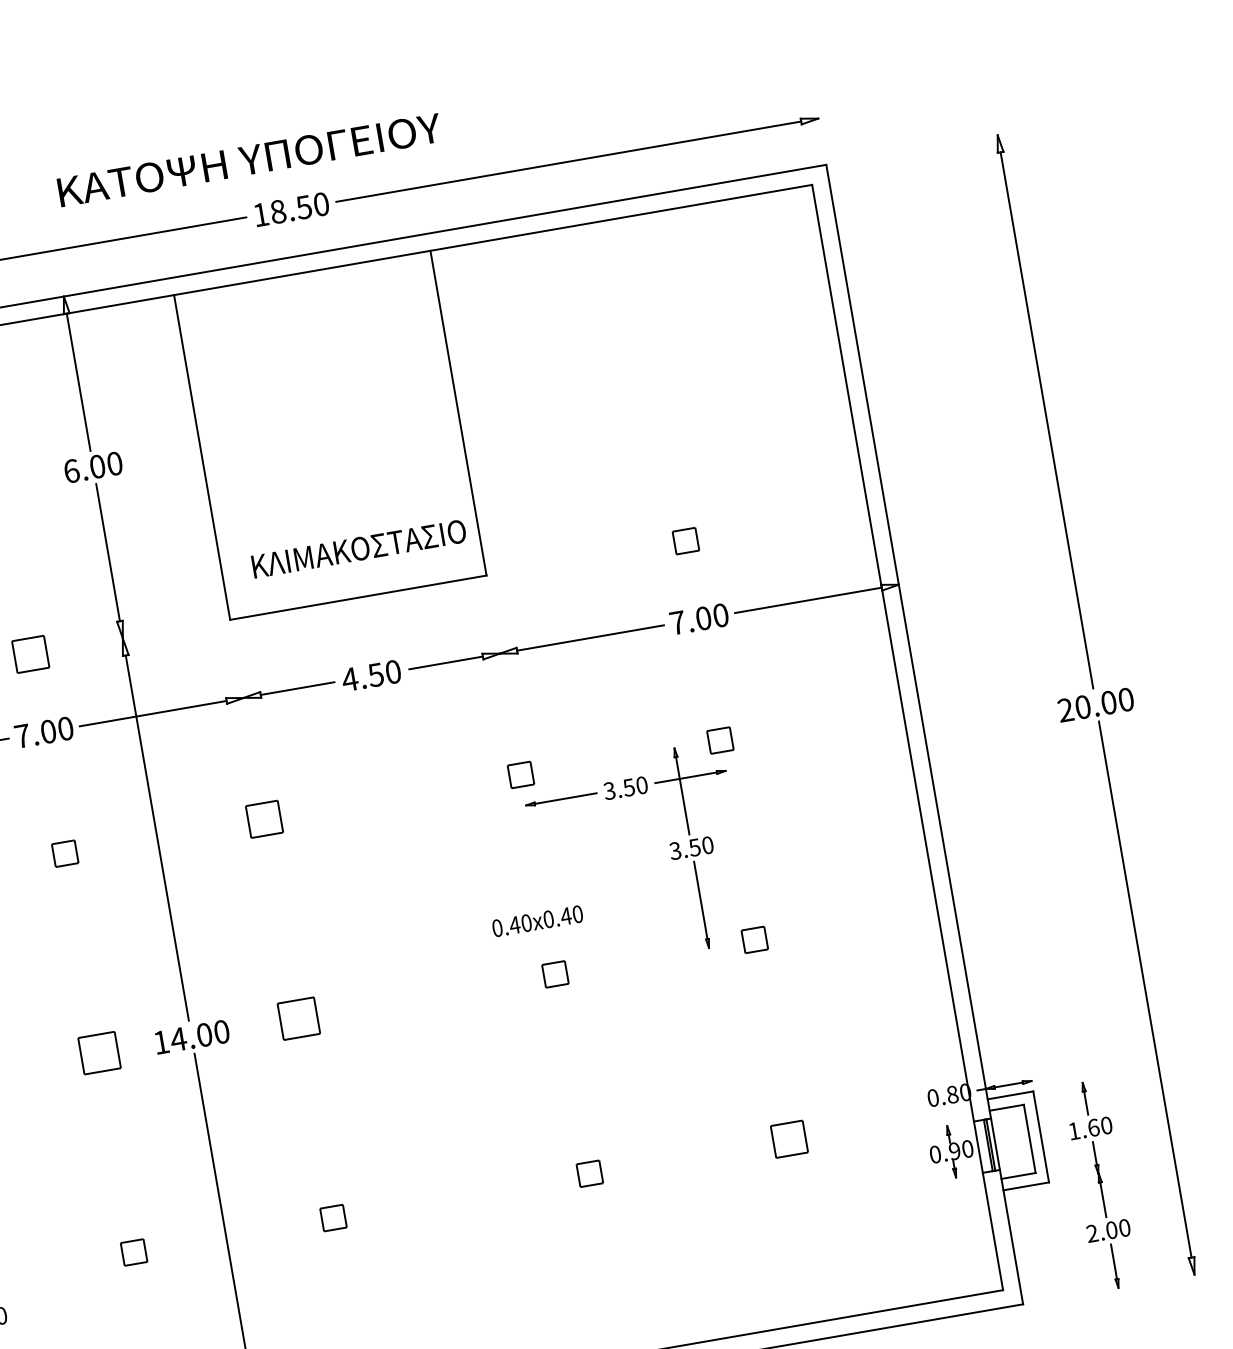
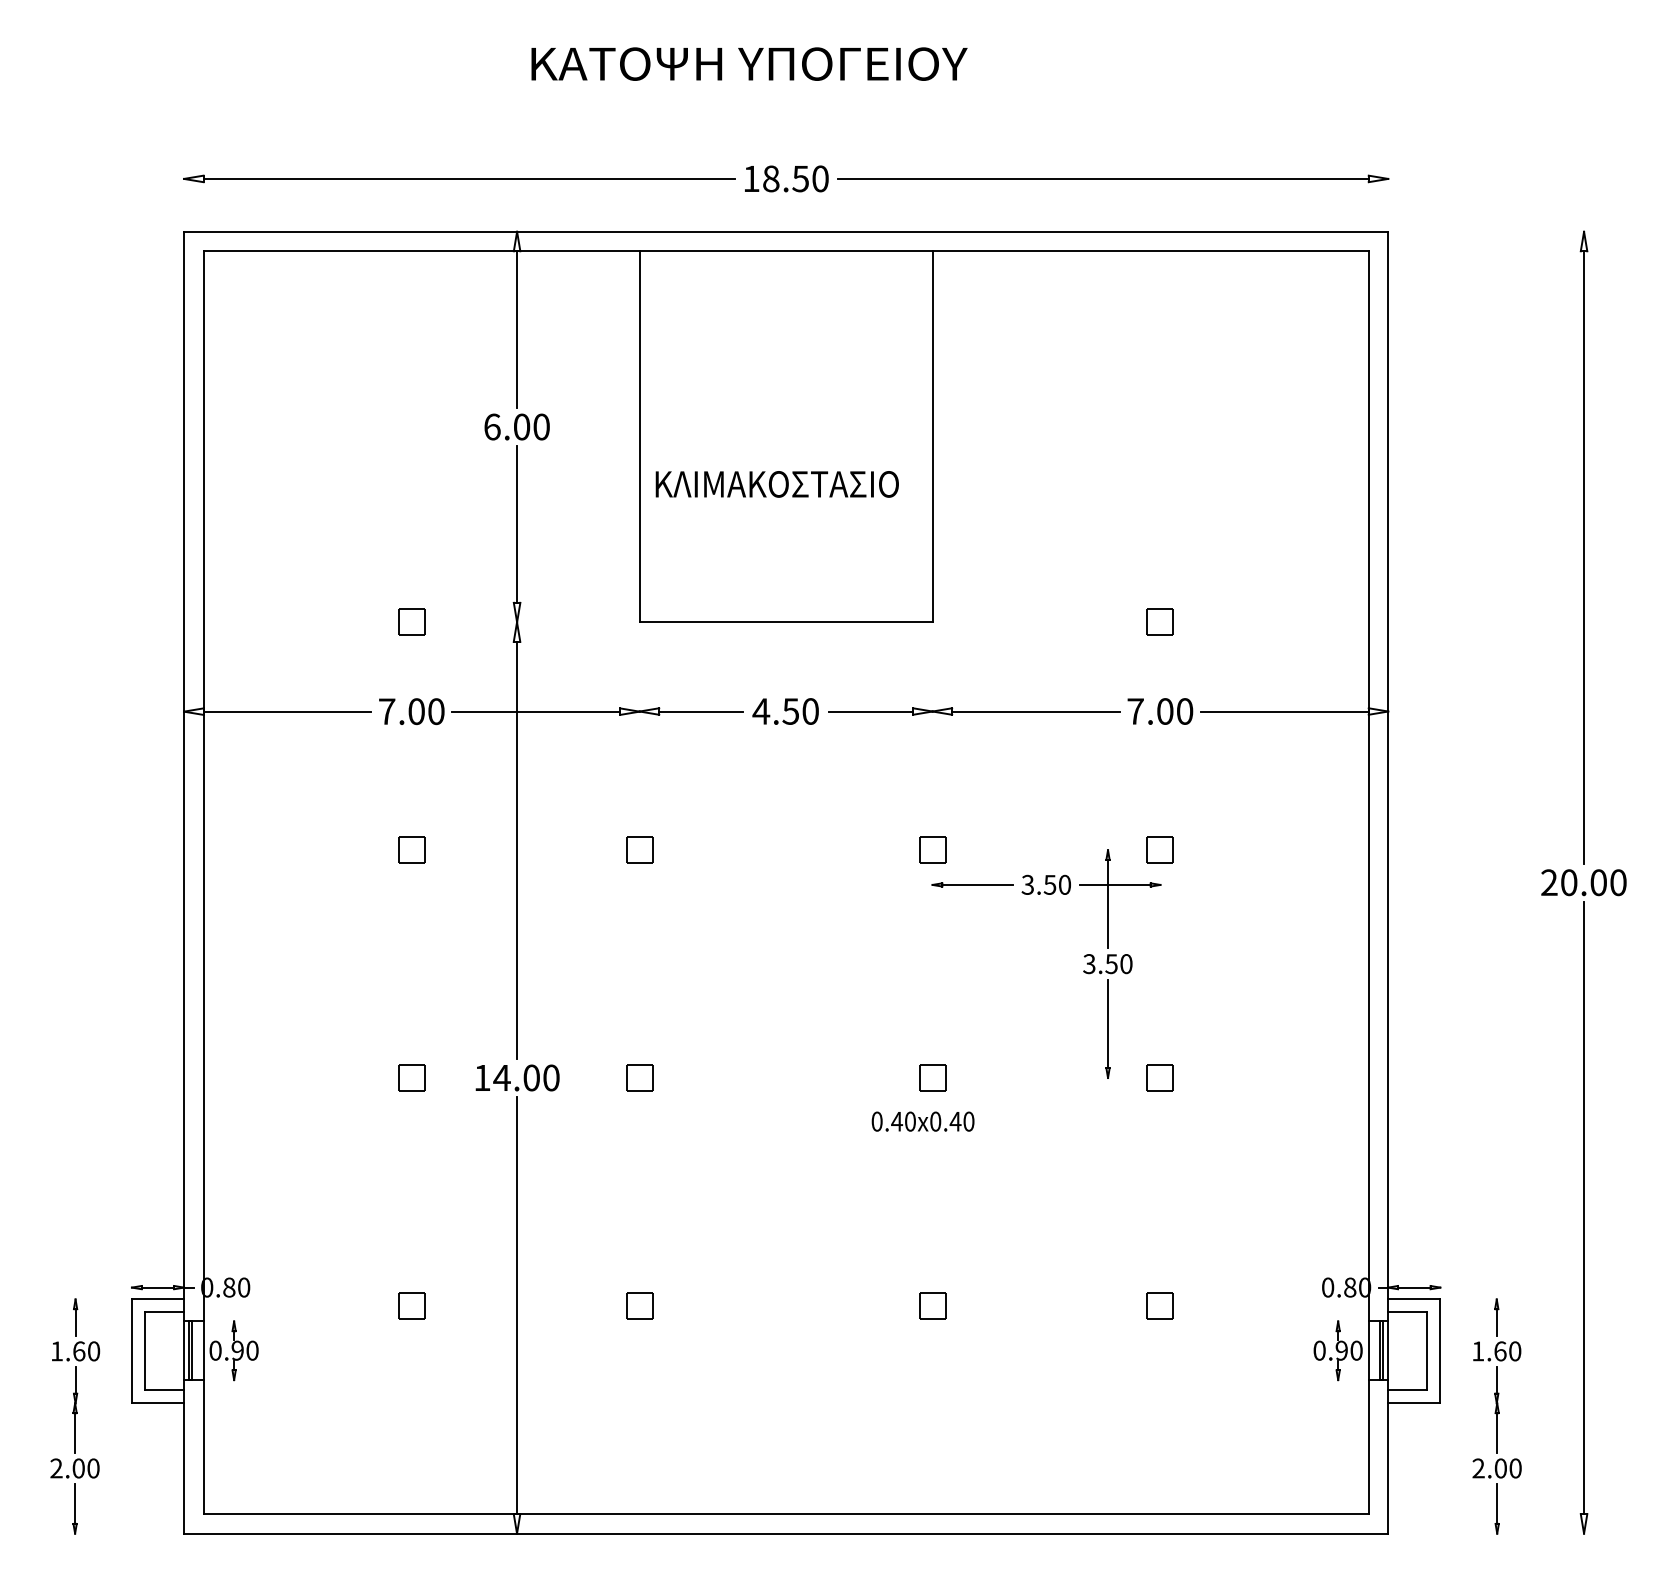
text: (249, 159) -> (749, 63), moved
text: (358, 549) -> (776, 484), moved
part: (30, 653) -> (411, 621), size x0.71
part: (264, 818) -> (639, 849), size x0.71
text: (537, 921) -> (922, 1121), moved
part: (298, 1018) -> (639, 1077), size x0.62
part: (99, 1052) -> (411, 1077), size x0.62
part: (788, 1139) -> (1159, 1305), size x0.71

